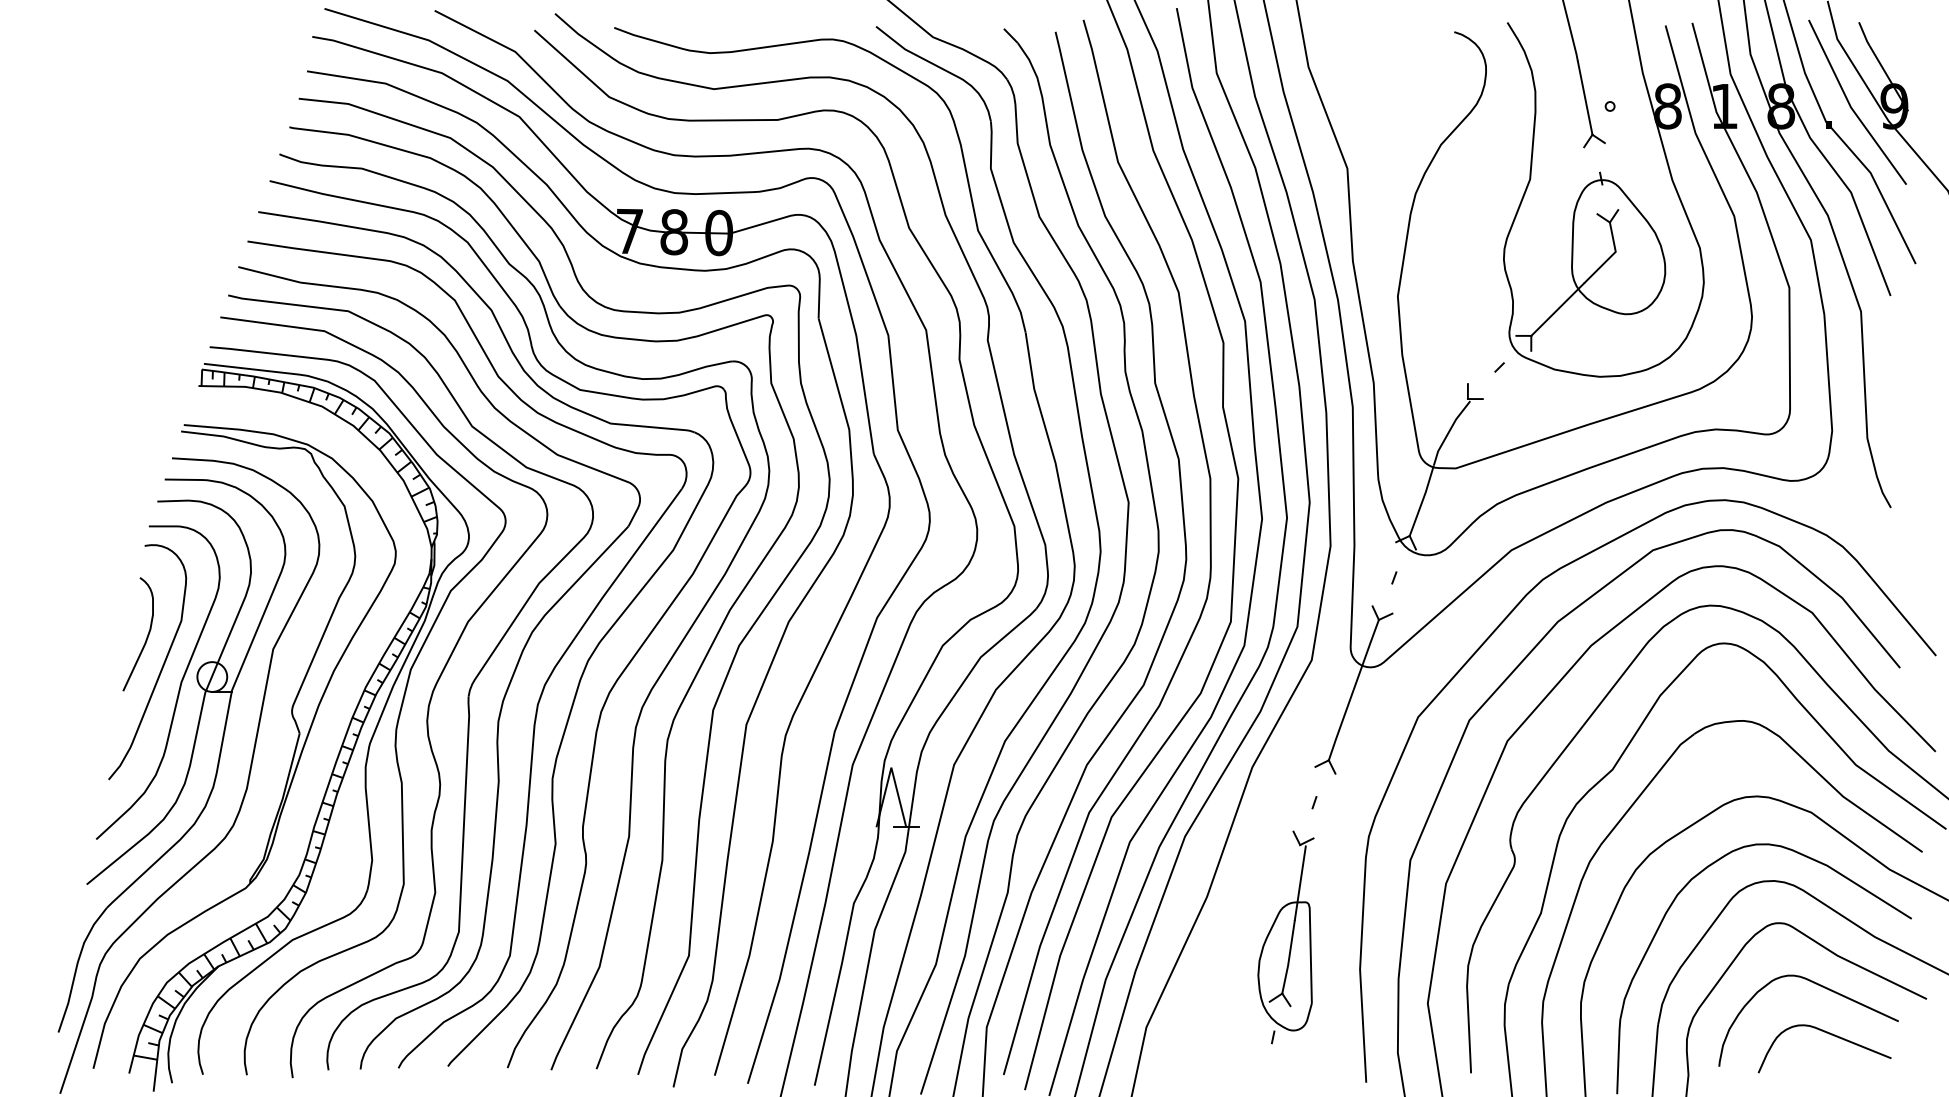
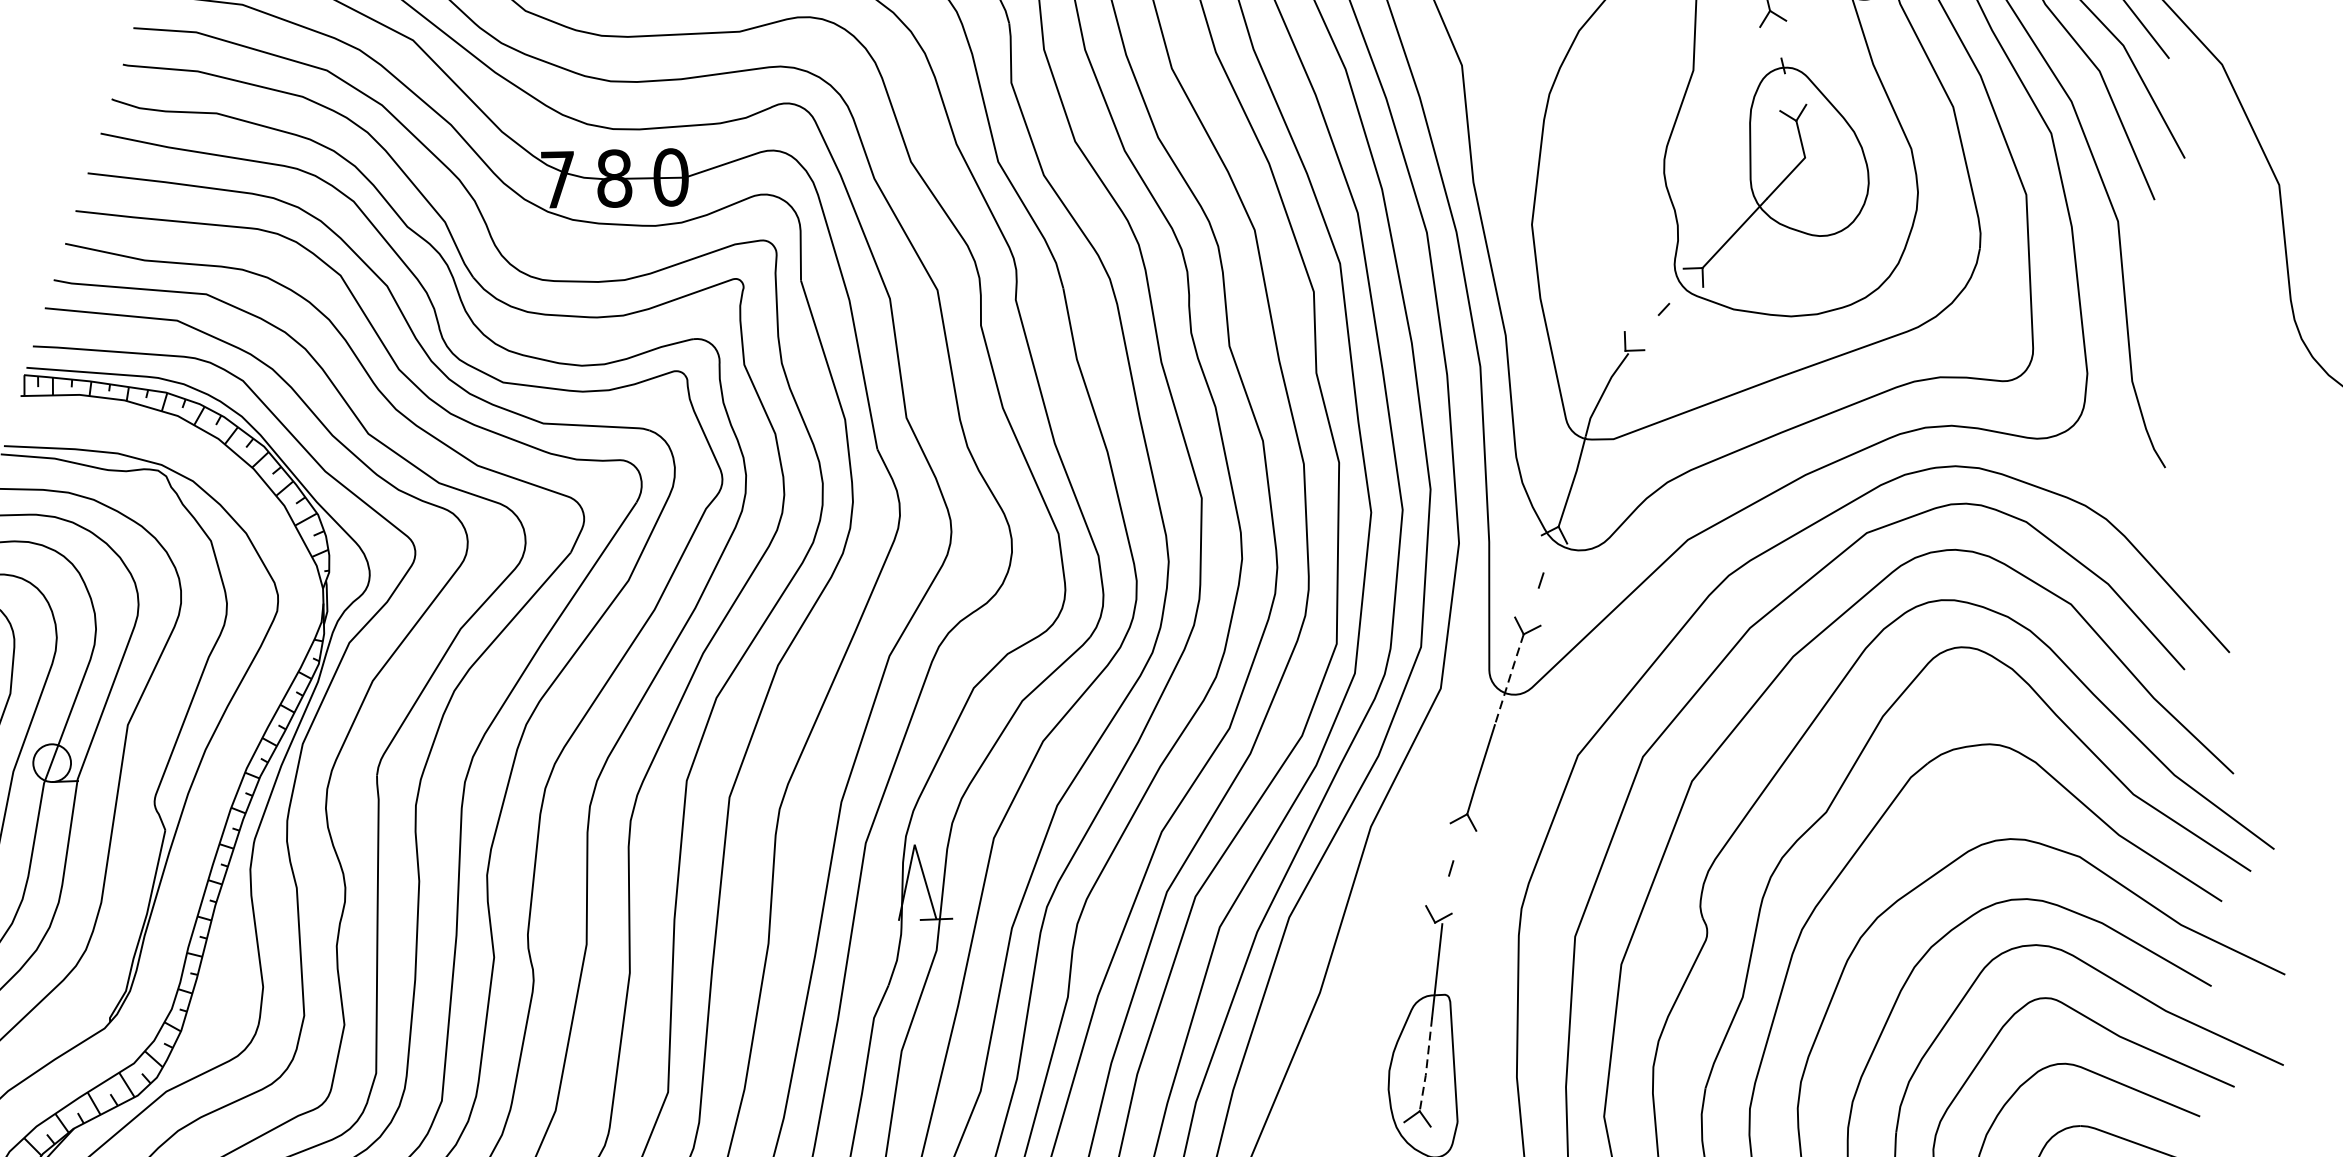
line: (1366, 654) -> (1509, 678), solid -> dashed
line: (1289, 957) -> (1427, 1065), solid -> dashed

